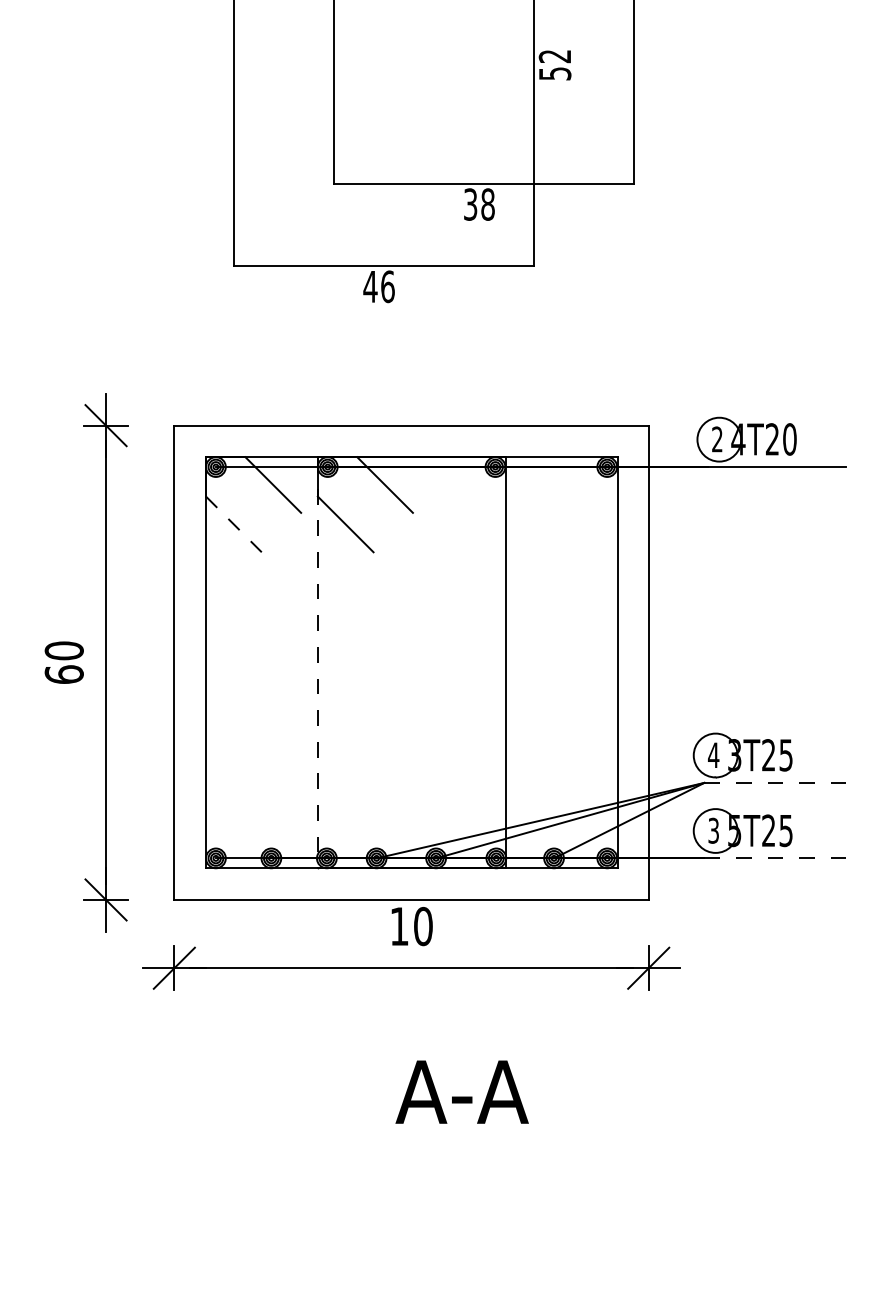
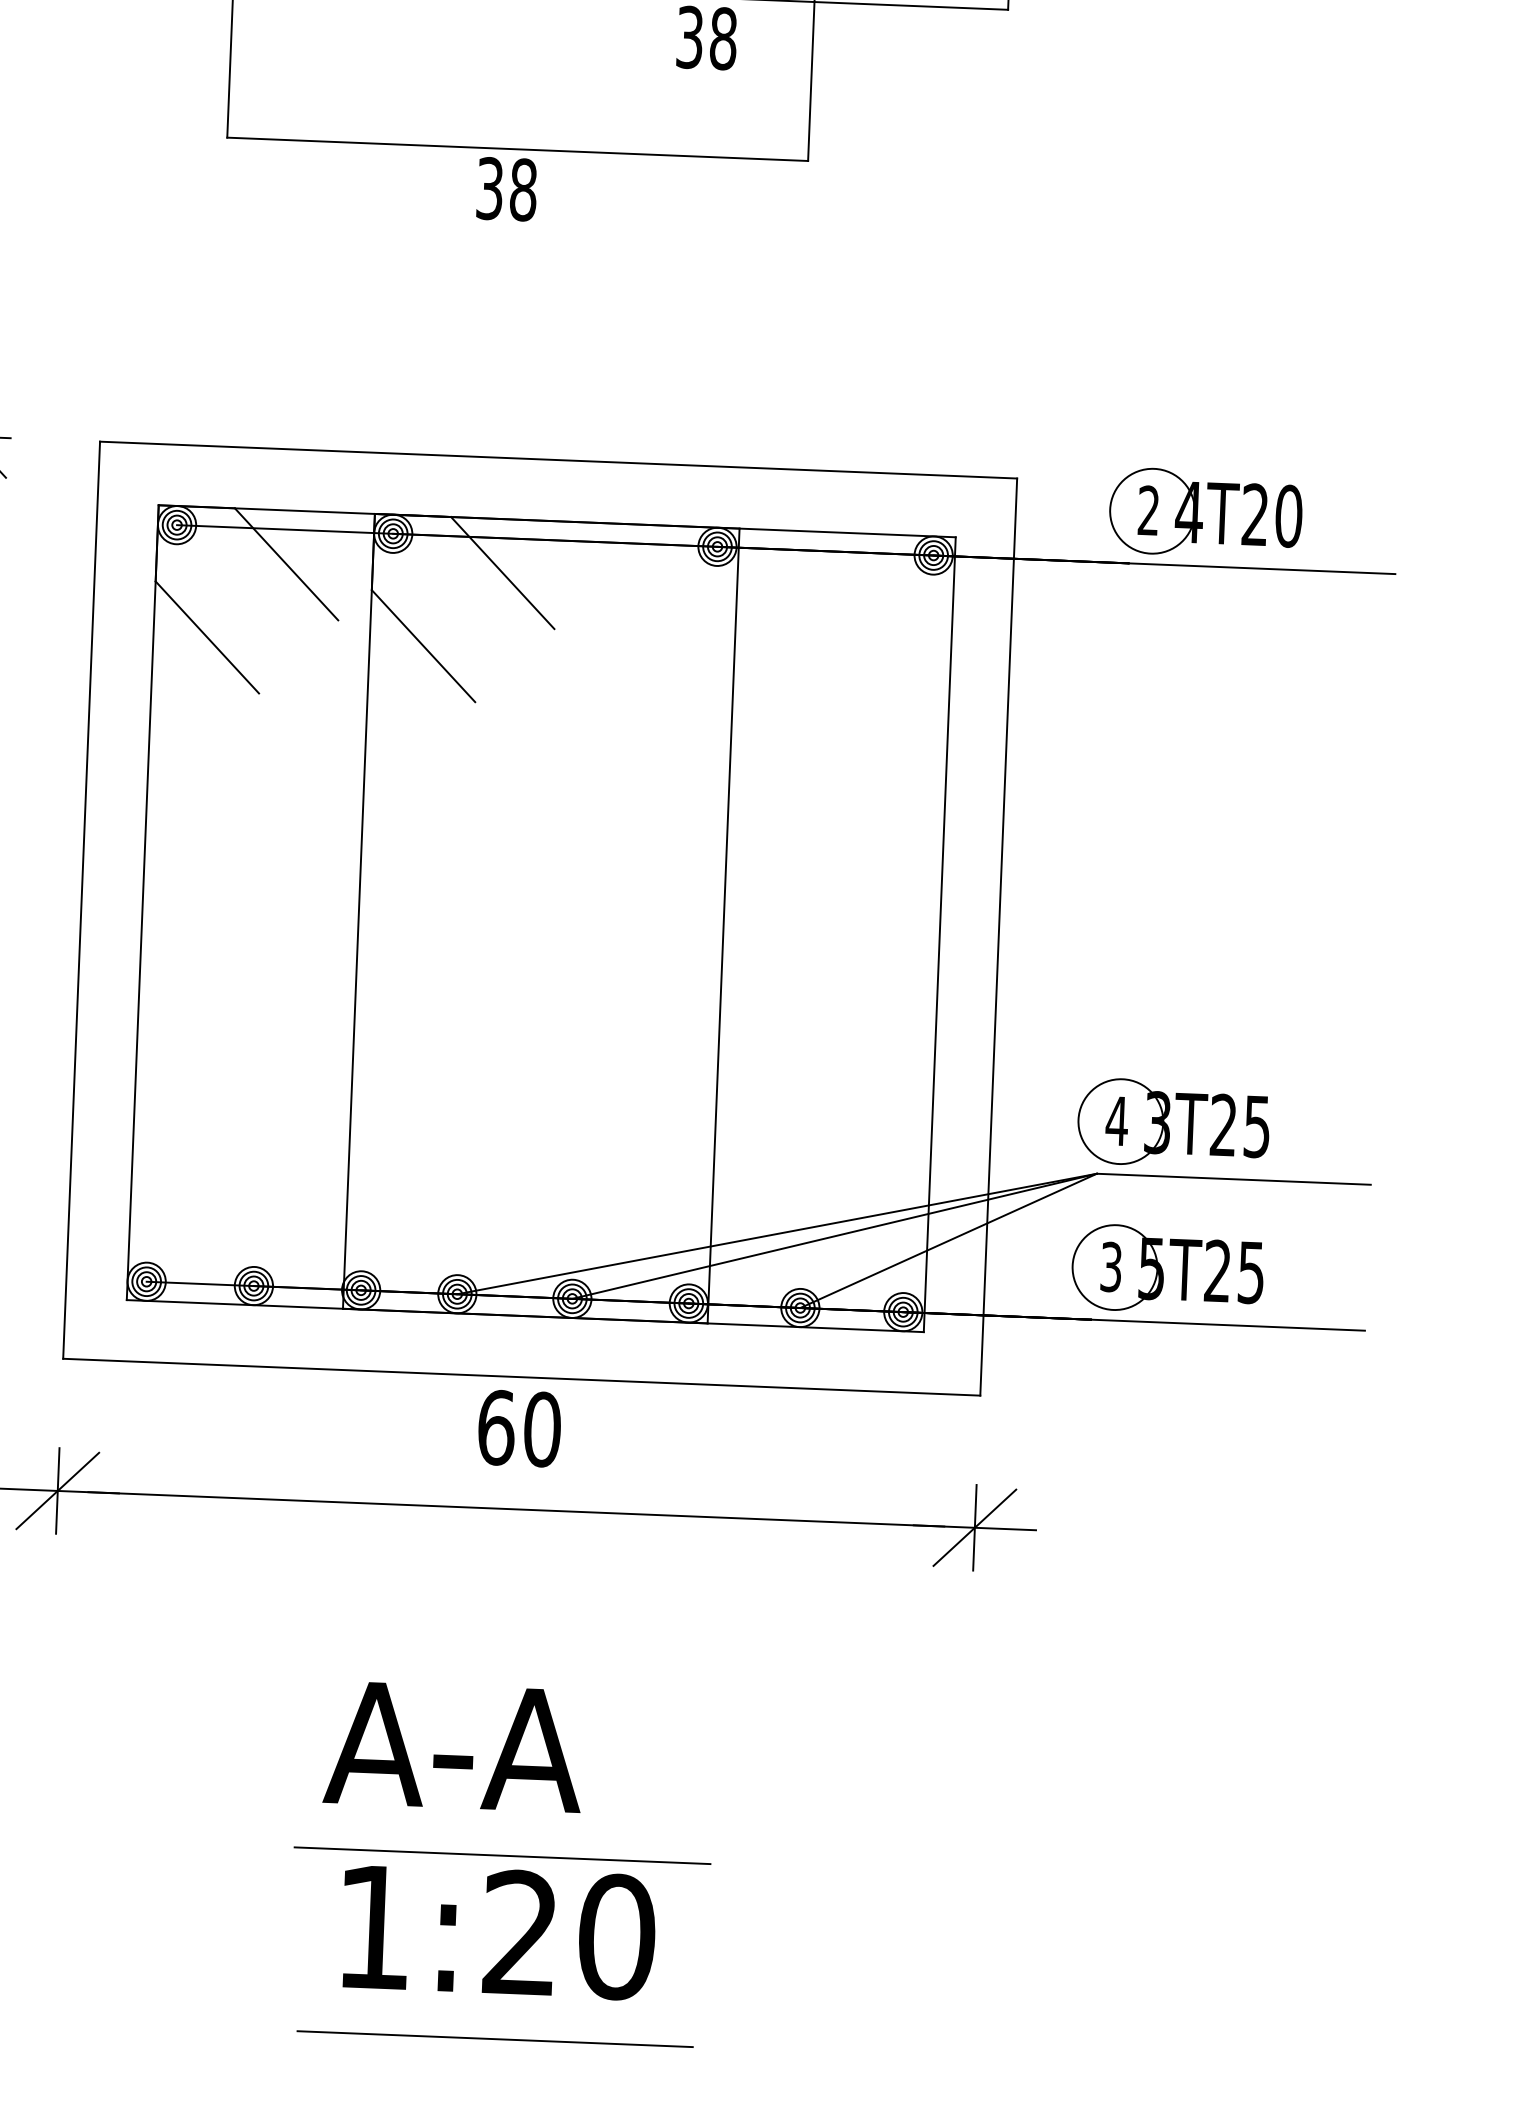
text: (378, 286) -> (505, 188), 46 -> 38
line: (234, 524) -> (208, 637), dashed -> solid
line: (317, 662) -> (358, 910), dashed -> solid
line: (775, 782) -> (1234, 1178), dashed -> solid
line: (775, 858) -> (1228, 1325), dashed -> solid
text: (399, 926) -> (496, 1427), 10 -> 60
text: (461, 1091) -> (452, 1745), moved
part: (423, 1188) -> (522, 1936), added
line: (411, 1242) -> (494, 2039), added

